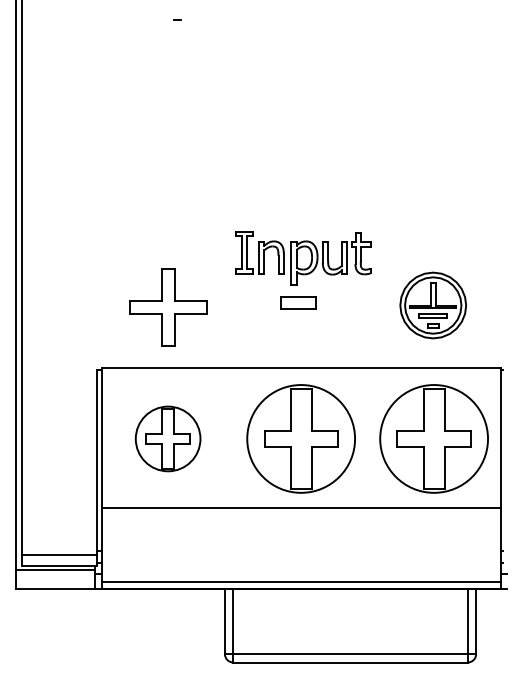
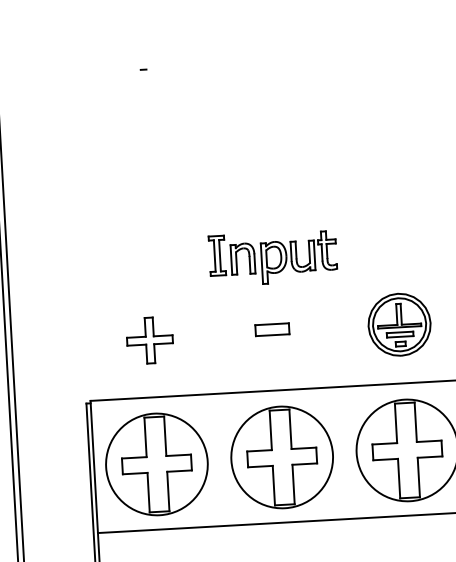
part: (303, 258) -> (273, 258), moved
part: (167, 307) -> (149, 340), size x0.62
part: (167, 438) -> (156, 464), size x1.67

